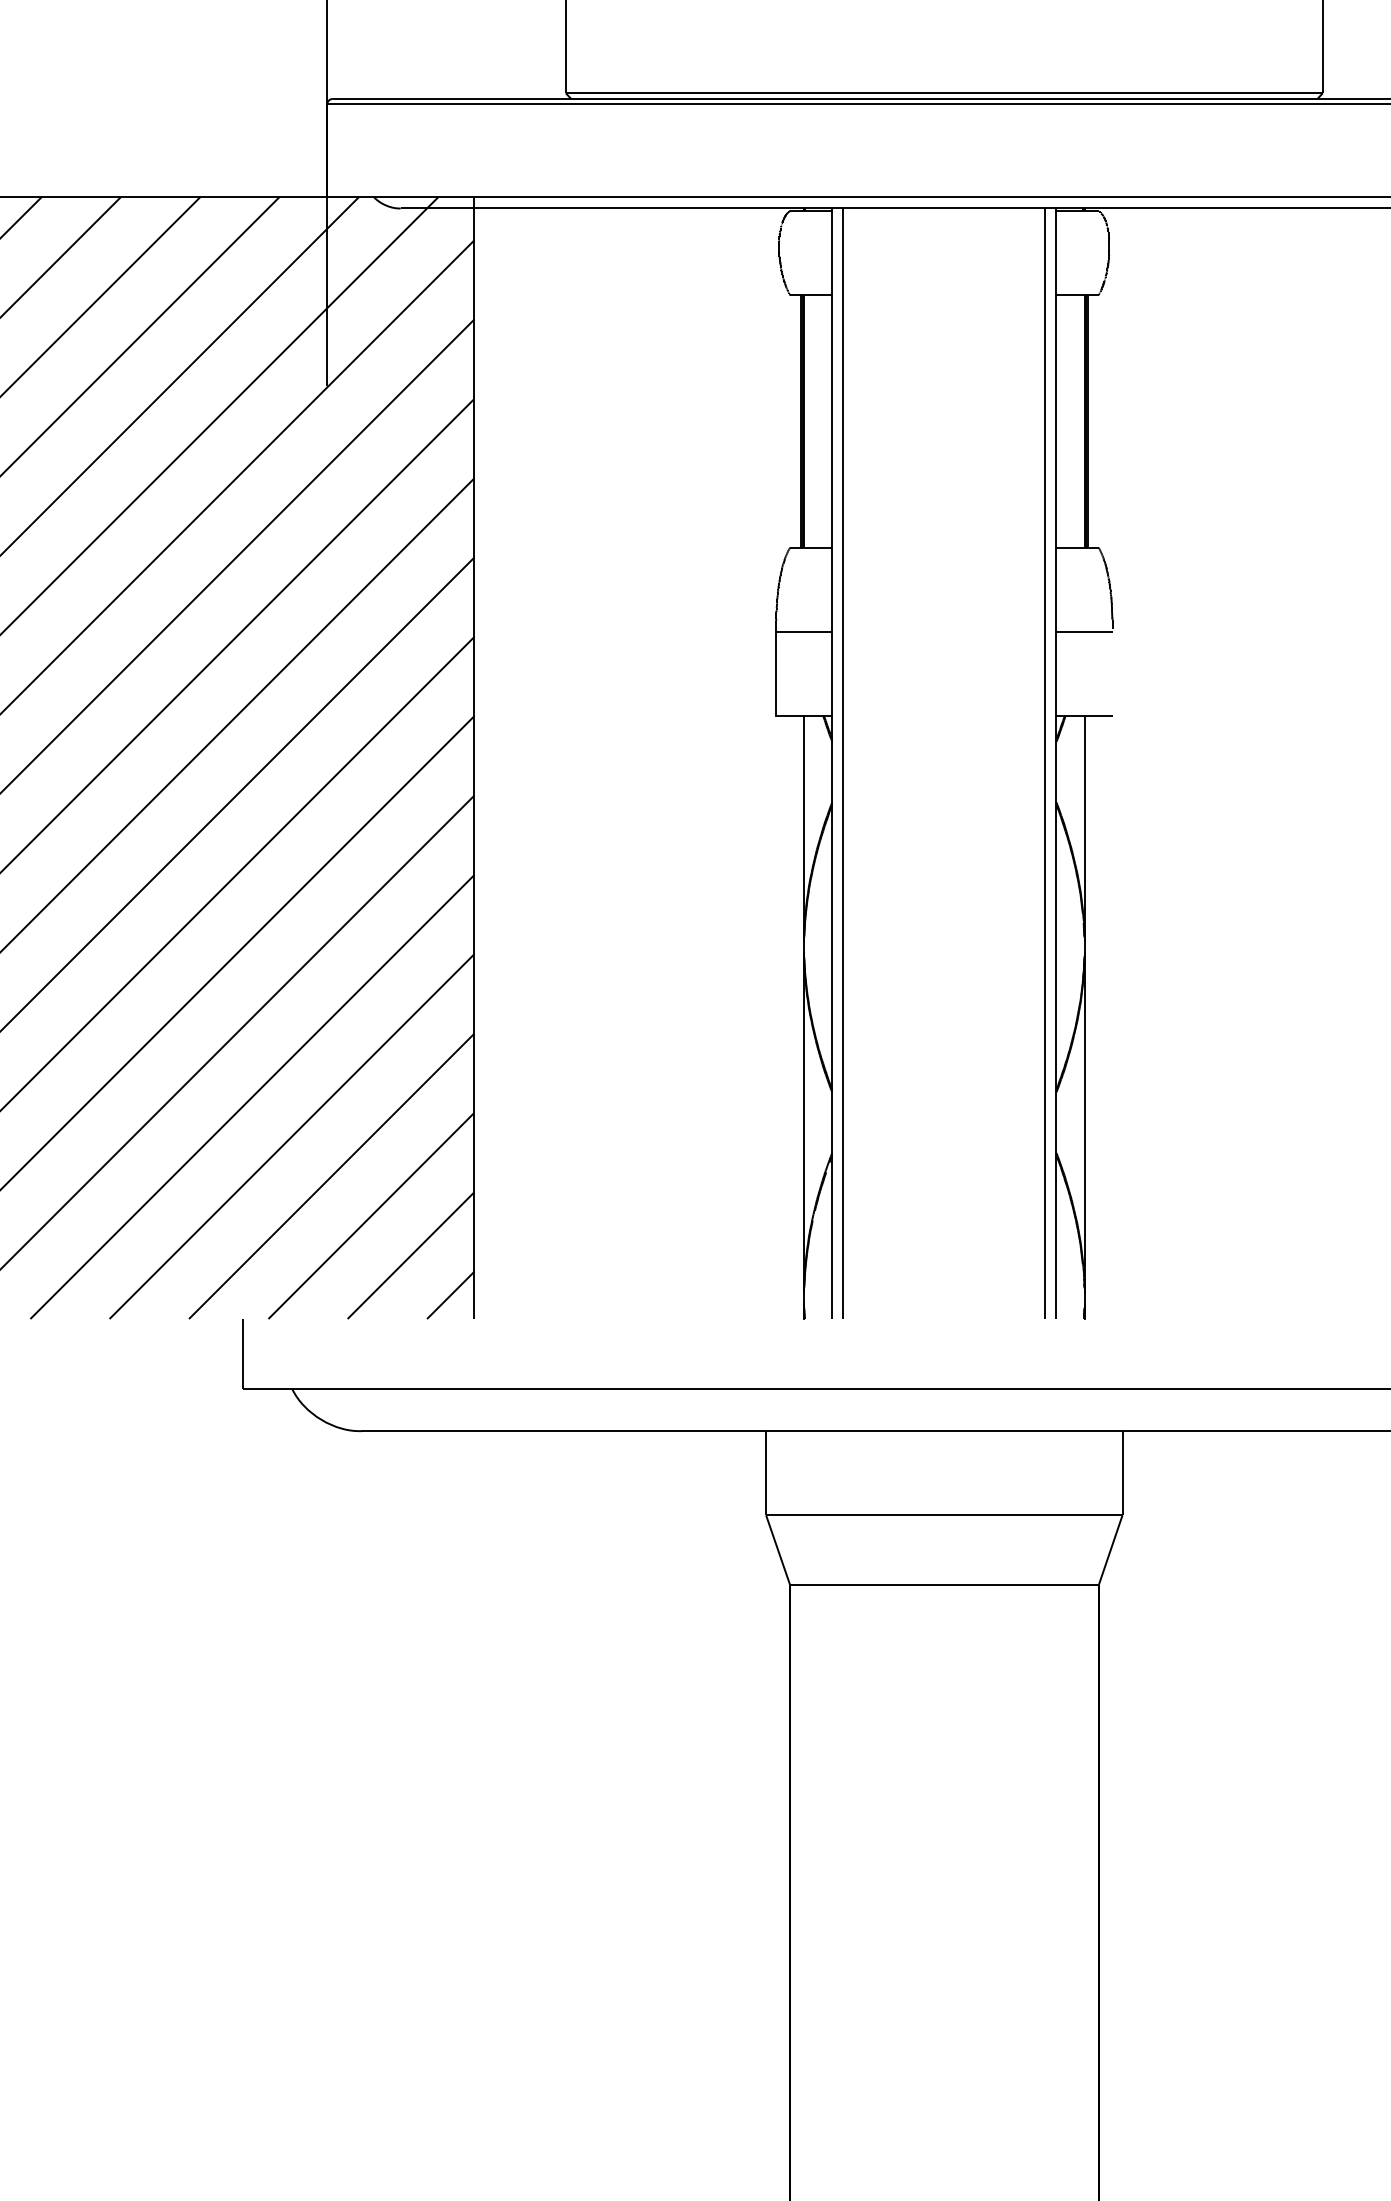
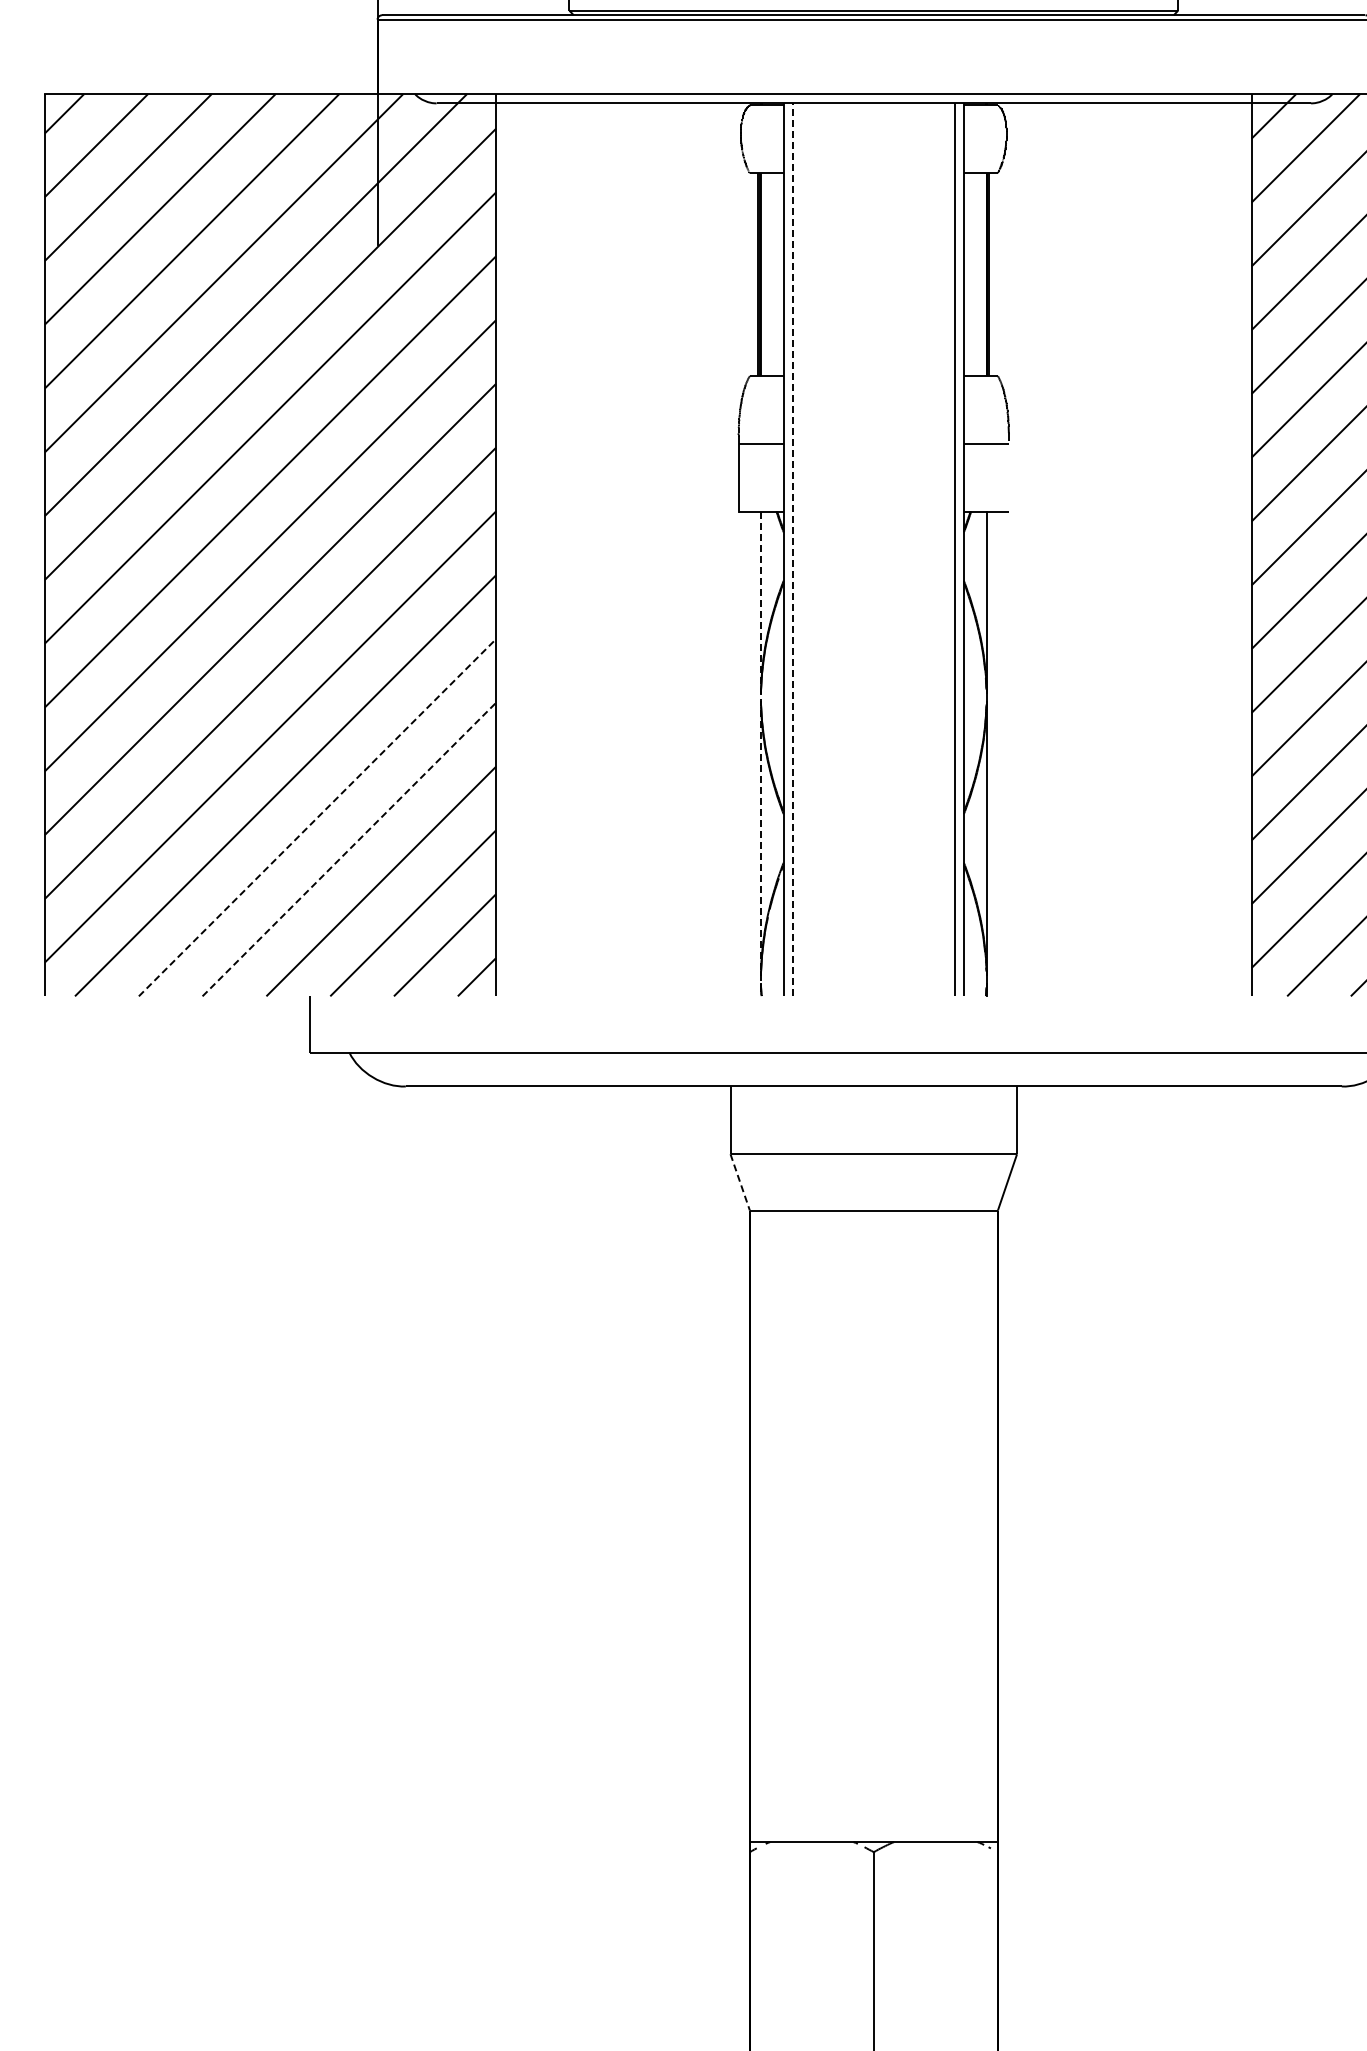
line: (843, 763) -> (792, 549), solid -> dashed
line: (804, 1018) -> (761, 754), solid -> dashed
line: (252, 1096) -> (317, 817), solid -> dashed
line: (292, 1136) -> (349, 849), solid -> dashed
line: (778, 1550) -> (740, 1182), solid -> dashed

